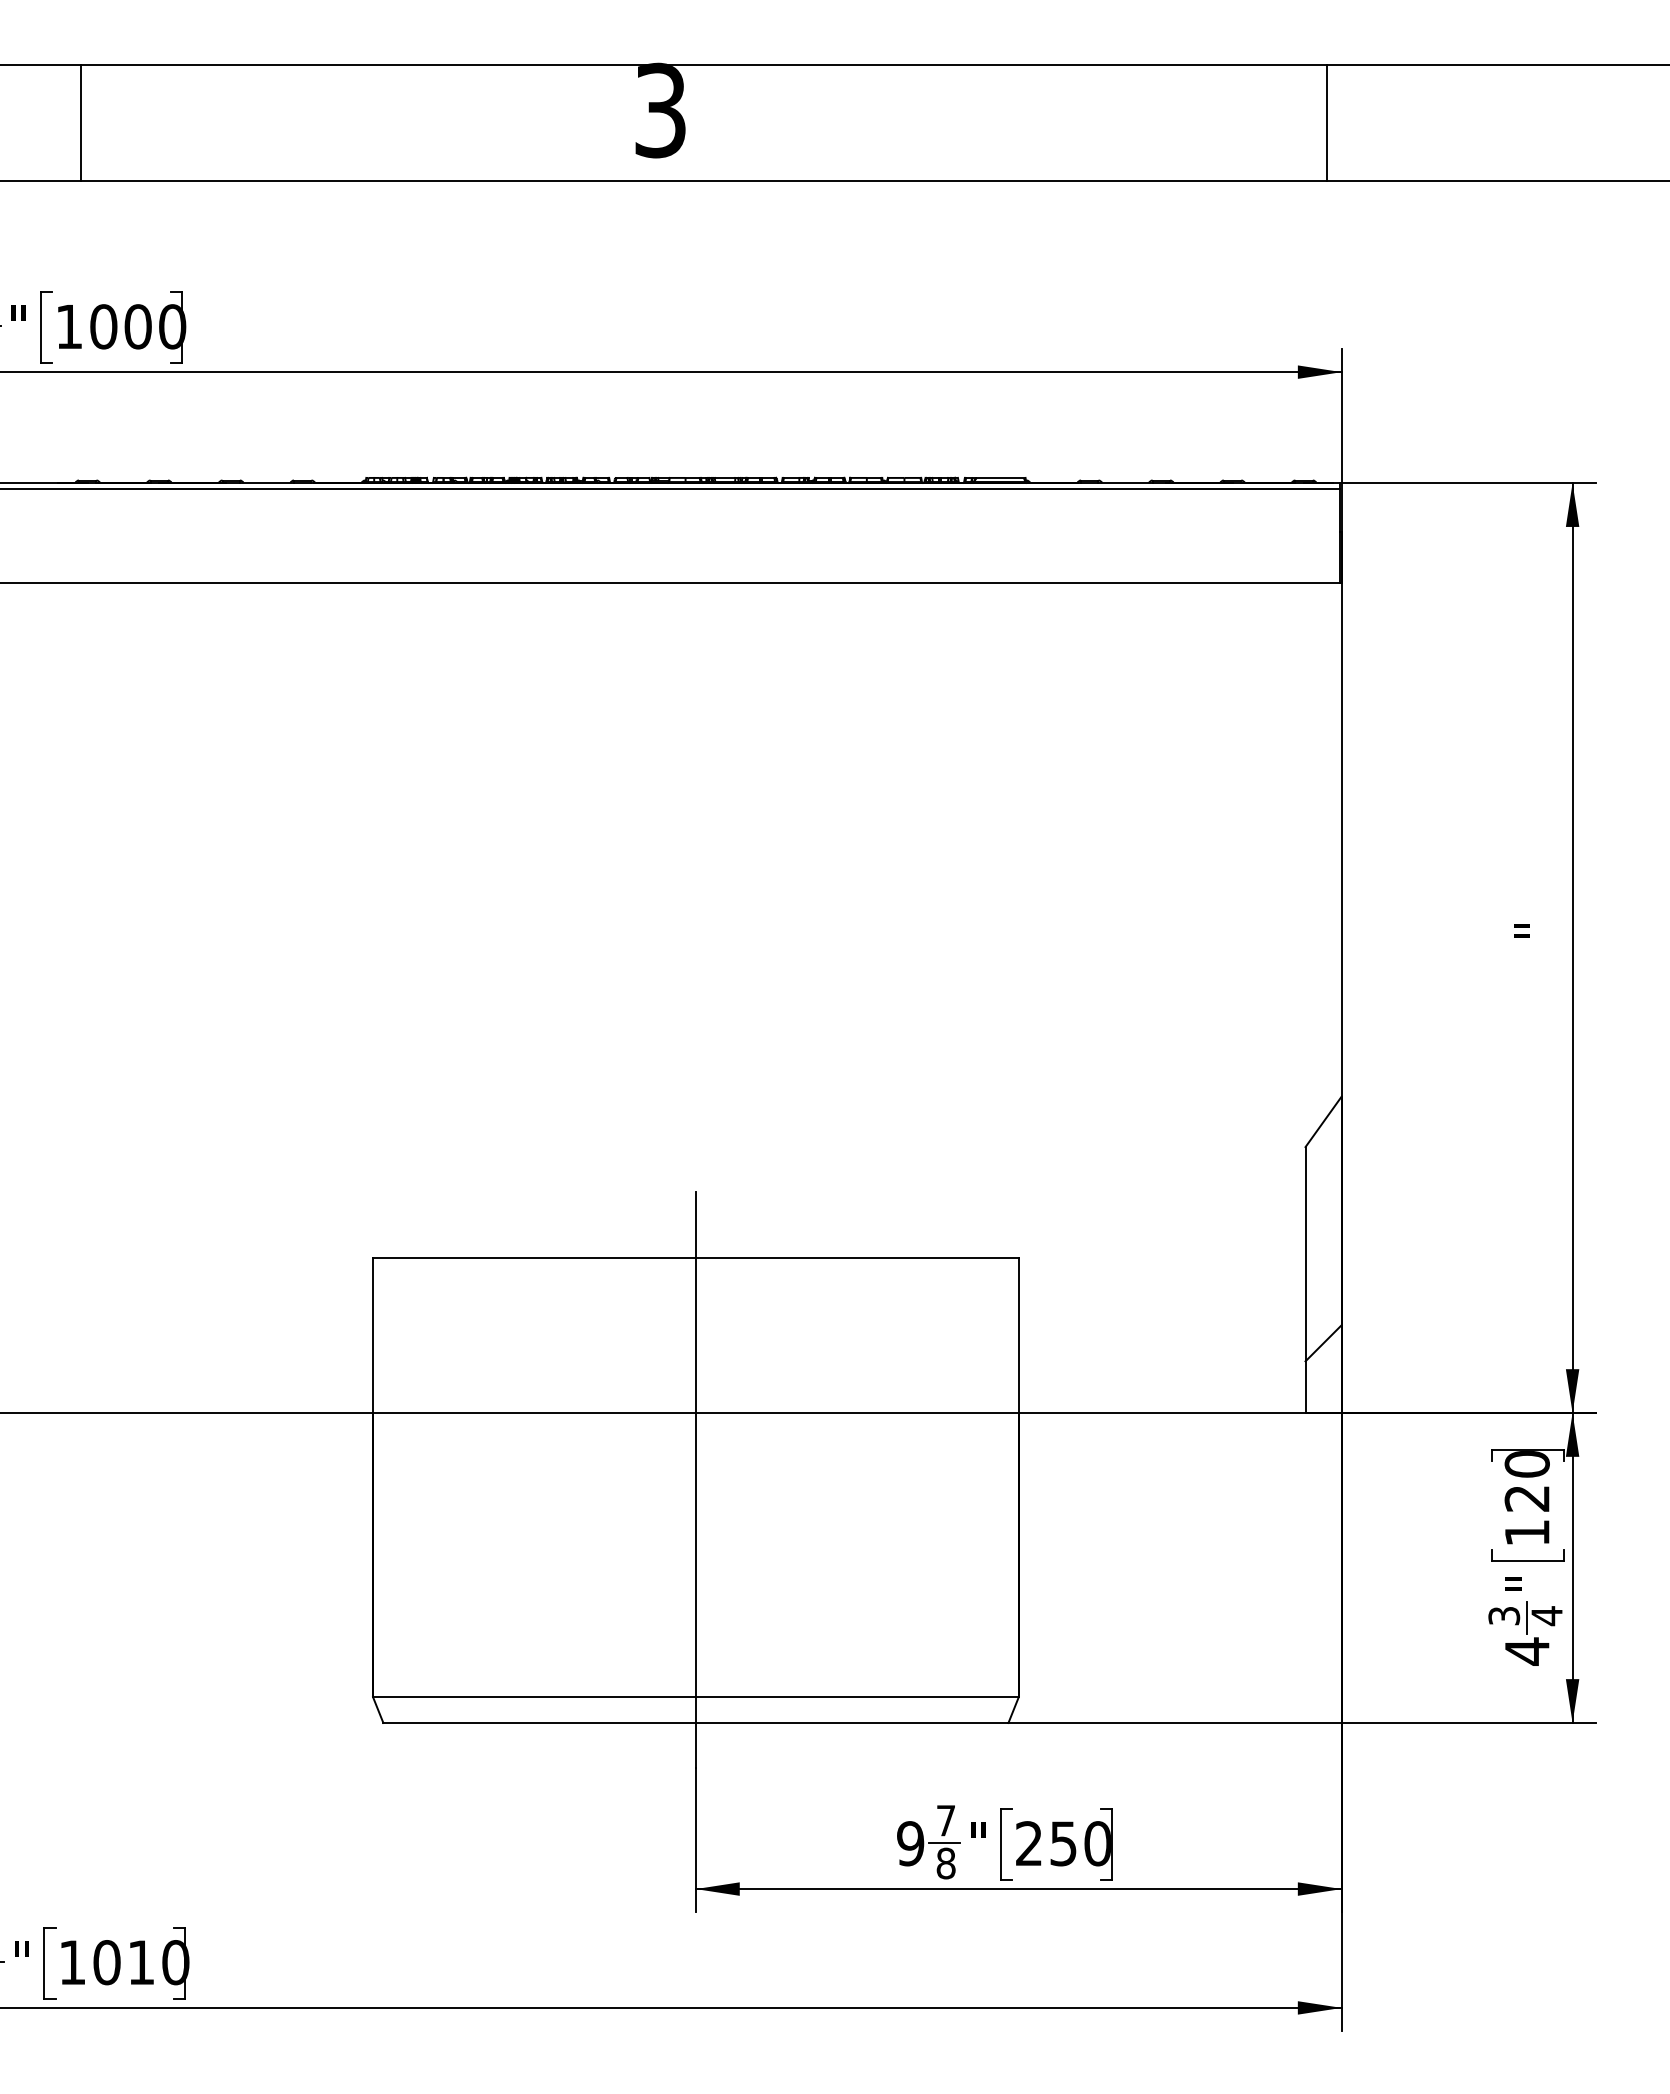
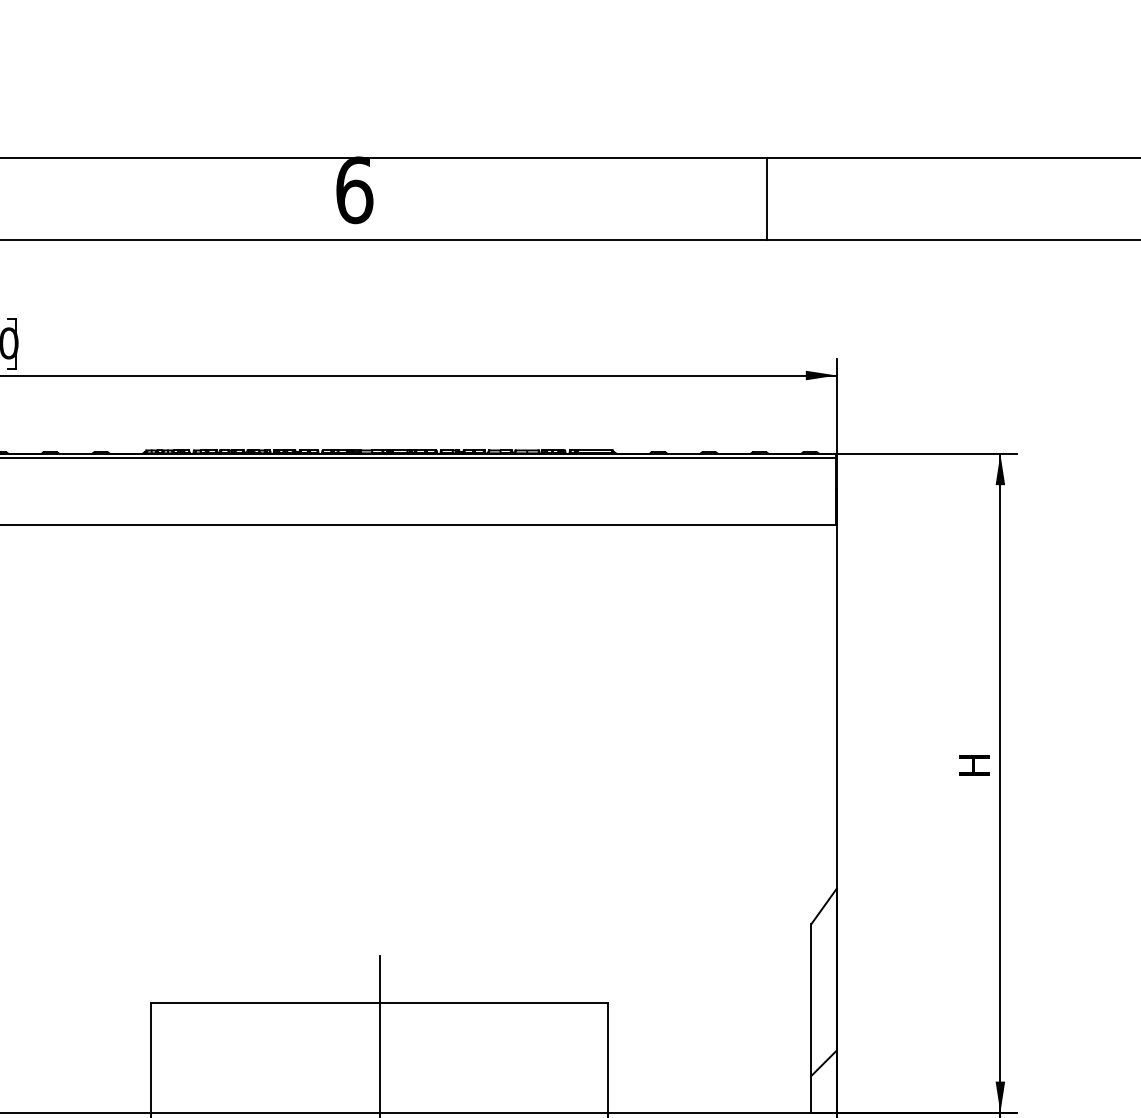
text: (661, 110) -> (355, 190), 3 -> 6
line: (1326, 122) -> (766, 198), moved
text: (1535, 922) -> (974, 765), " -> H

